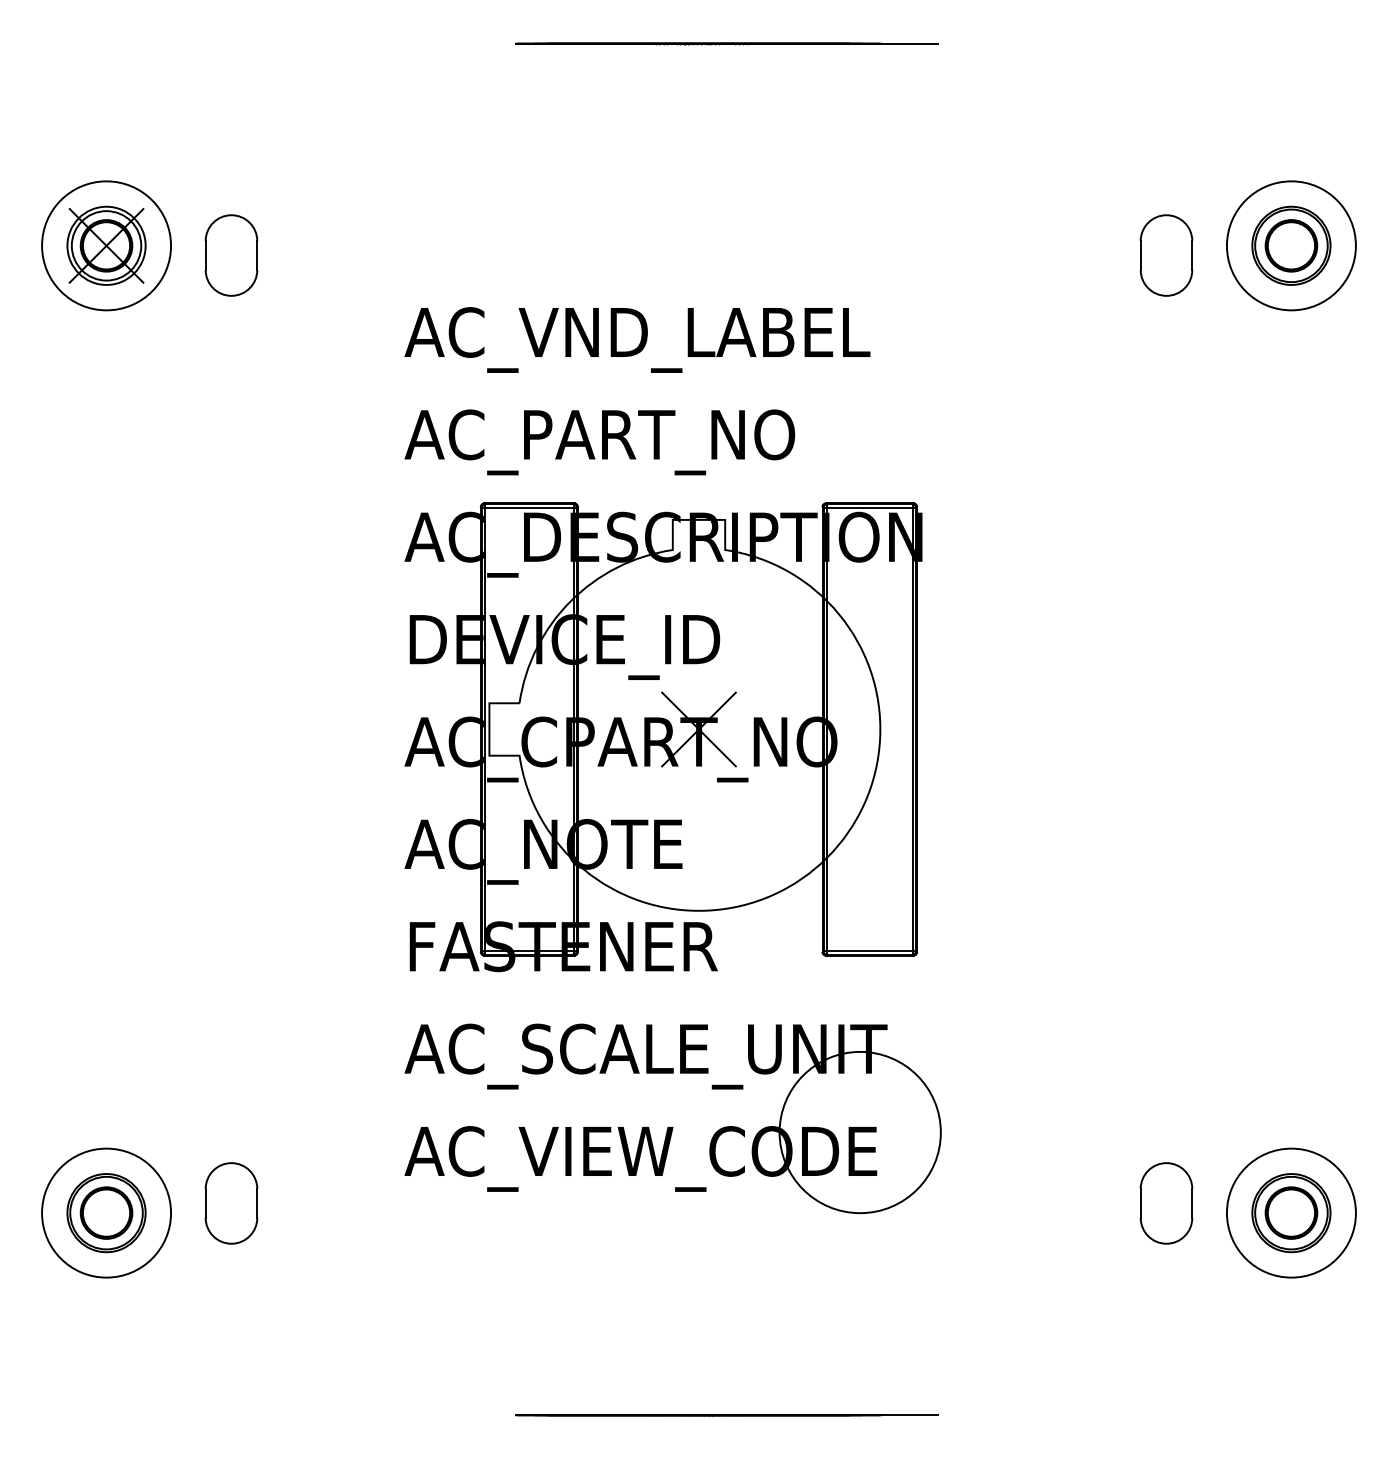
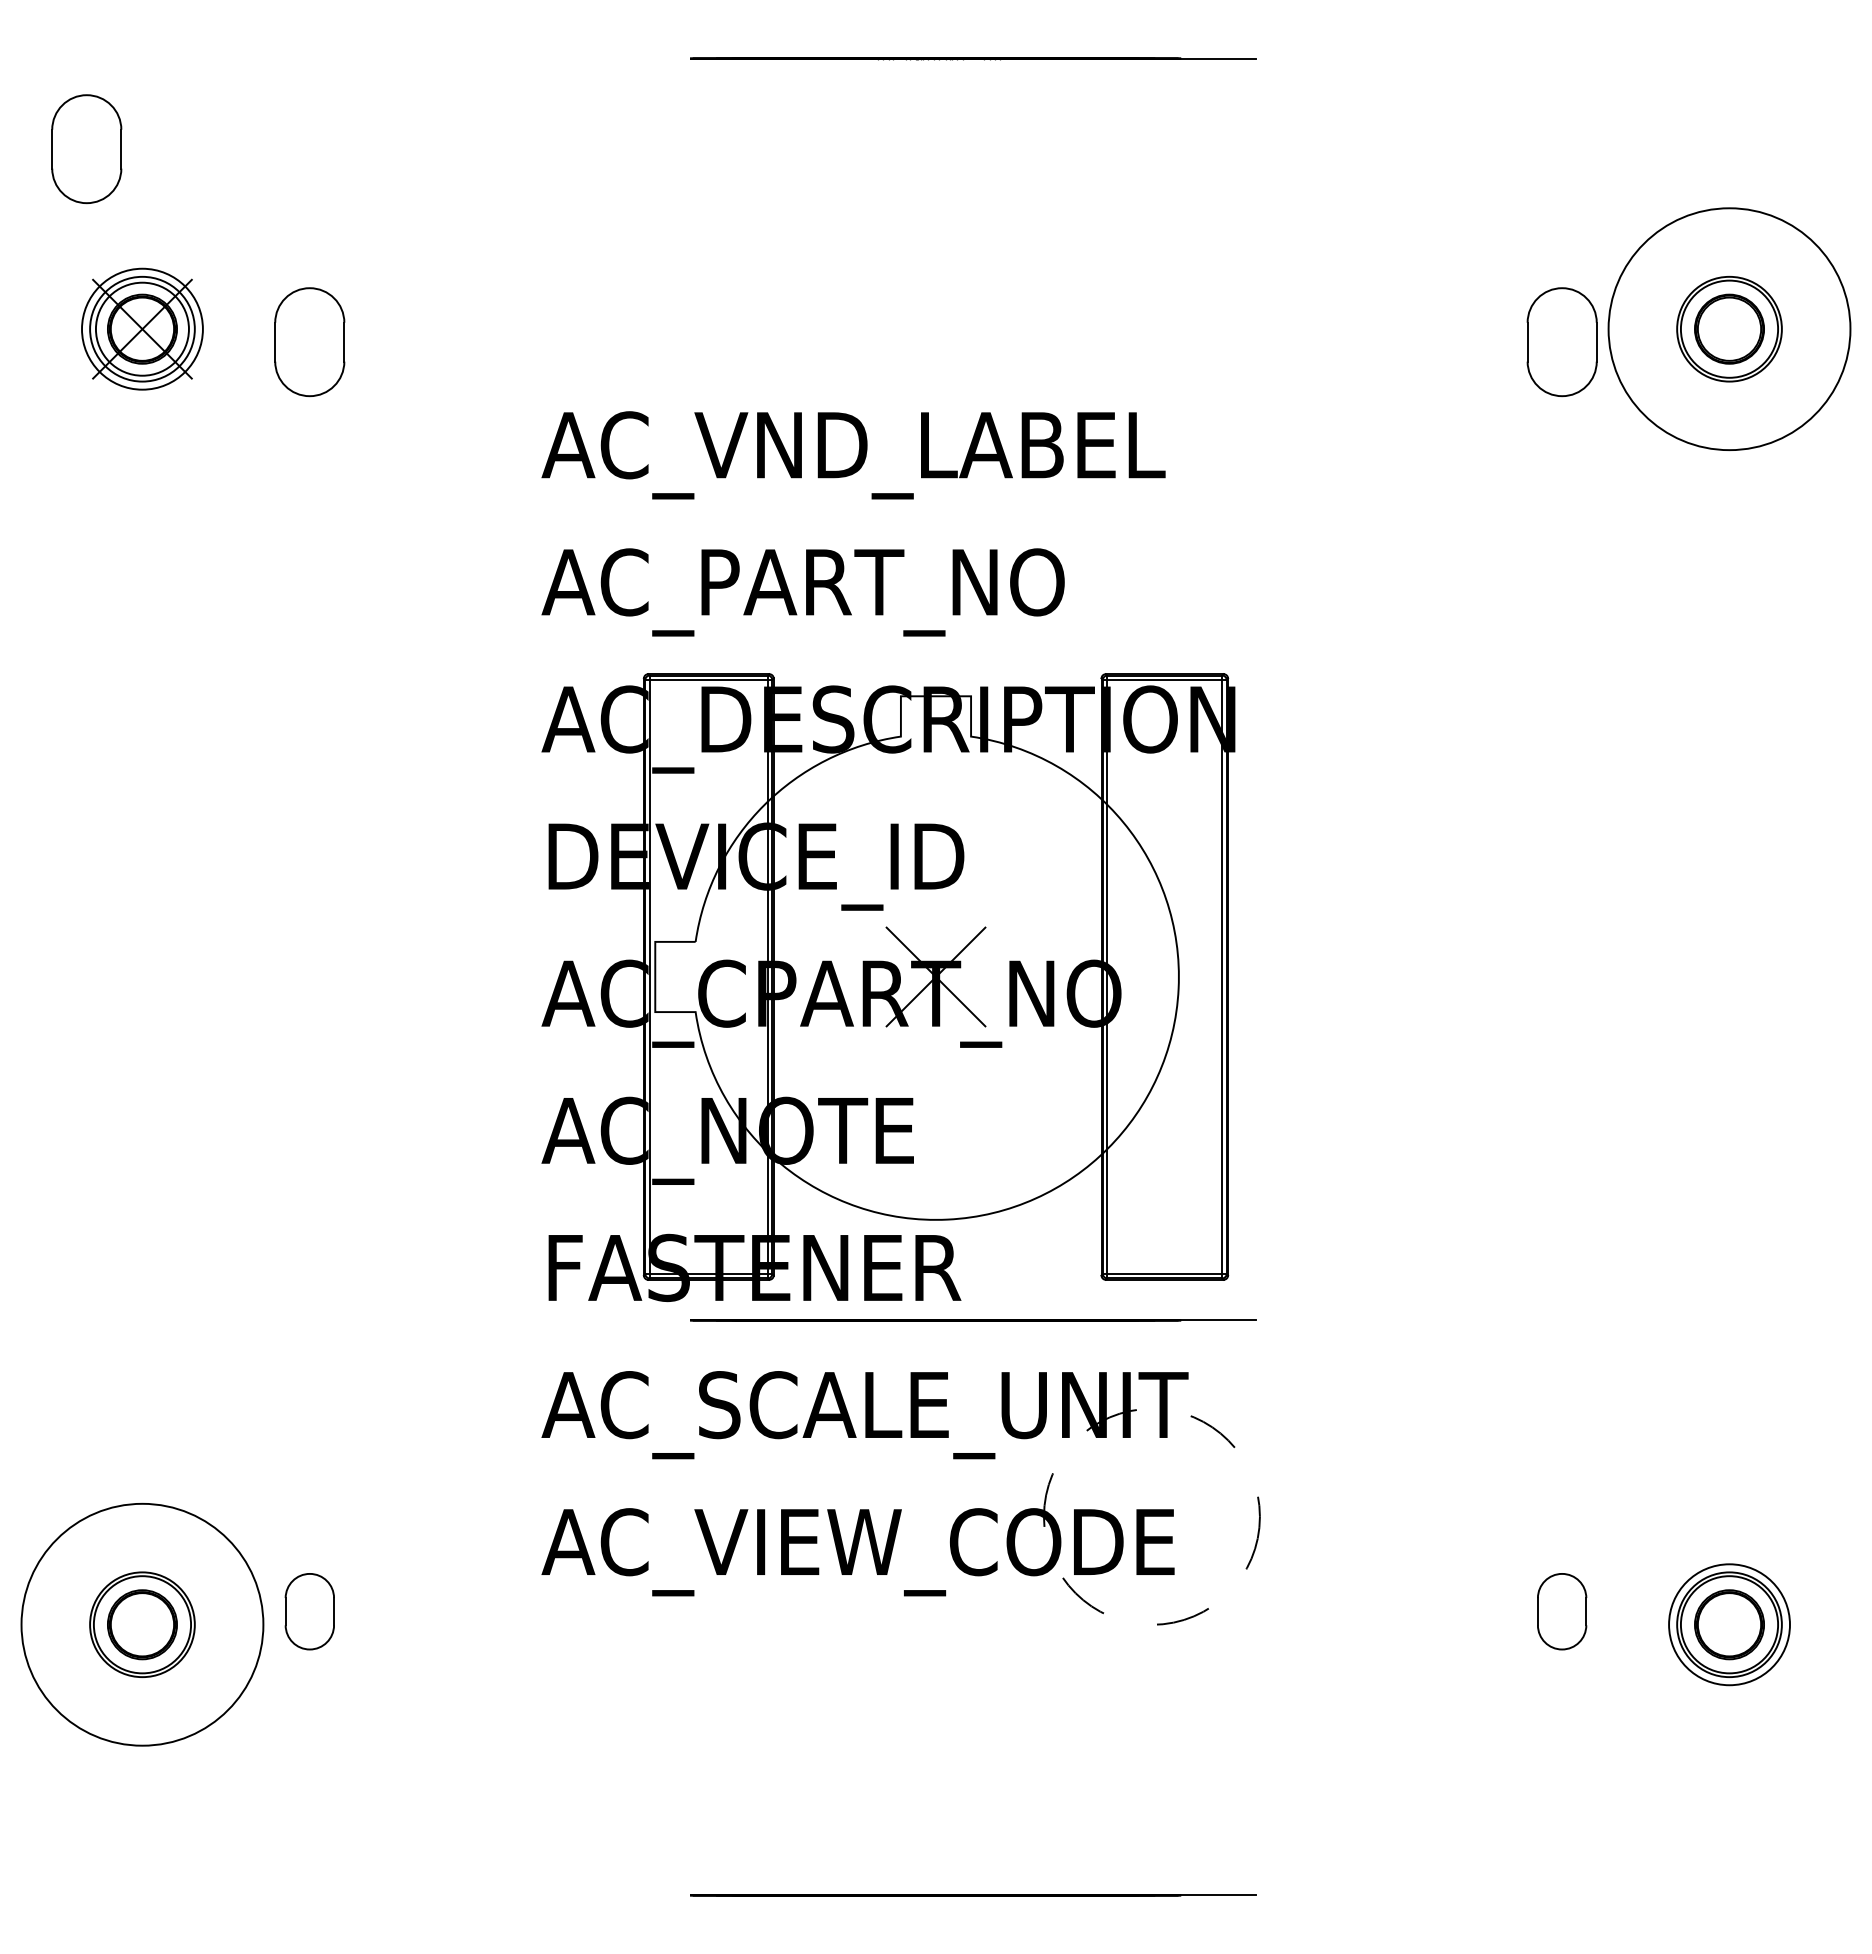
part: (64, 111) -> (86, 149), added
circle: (106, 245) -> (142, 328), size x0.7
circle: (1291, 245) -> (1729, 328), size x1.4
line: (726, 985) -> (973, 1320), added
circle: (859, 1132) -> (1151, 1516), solid -> dashed
part: (231, 1203) -> (309, 1611), size x0.7
part: (1165, 1203) -> (1561, 1611), size x0.7
circle: (106, 1212) -> (142, 1624), size x1.4
circle: (1291, 1212) -> (1729, 1624), size x0.7

